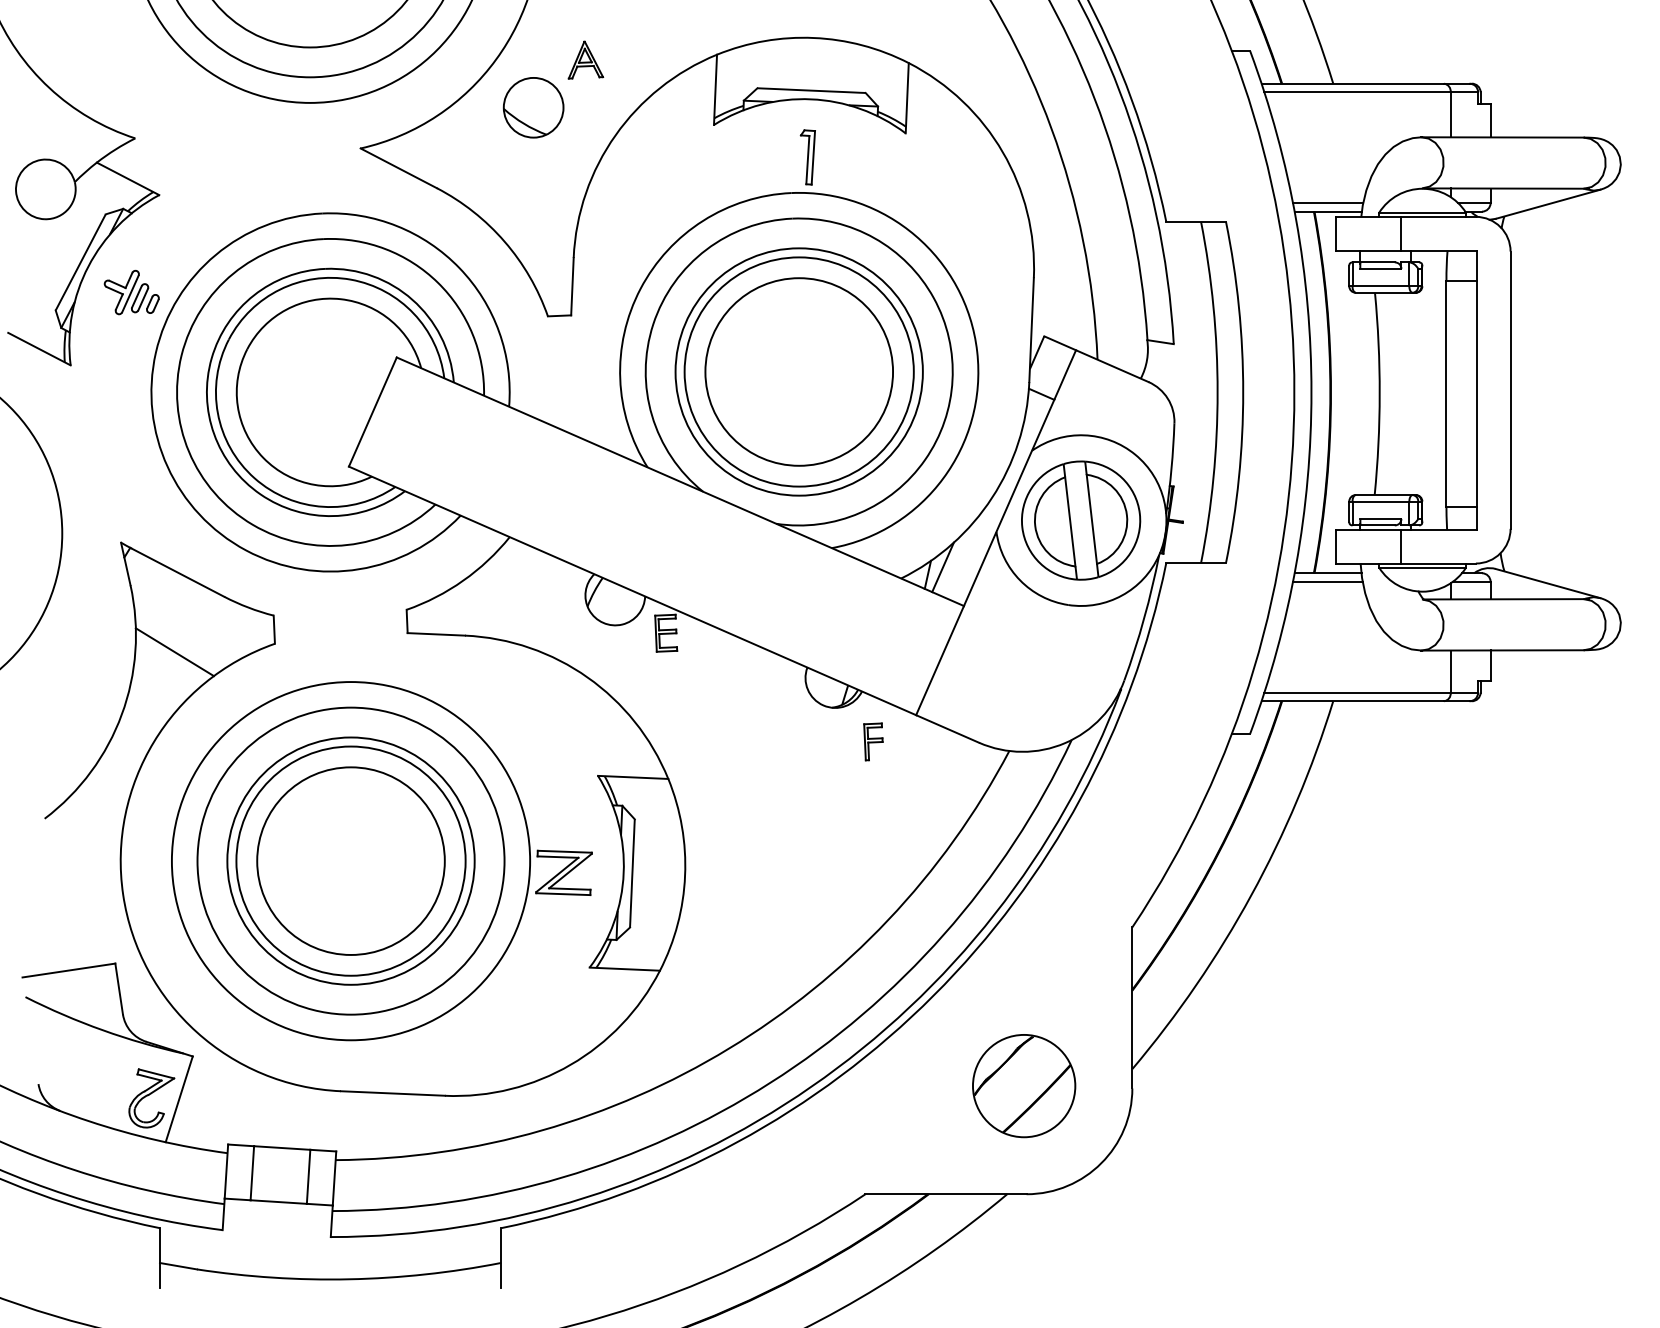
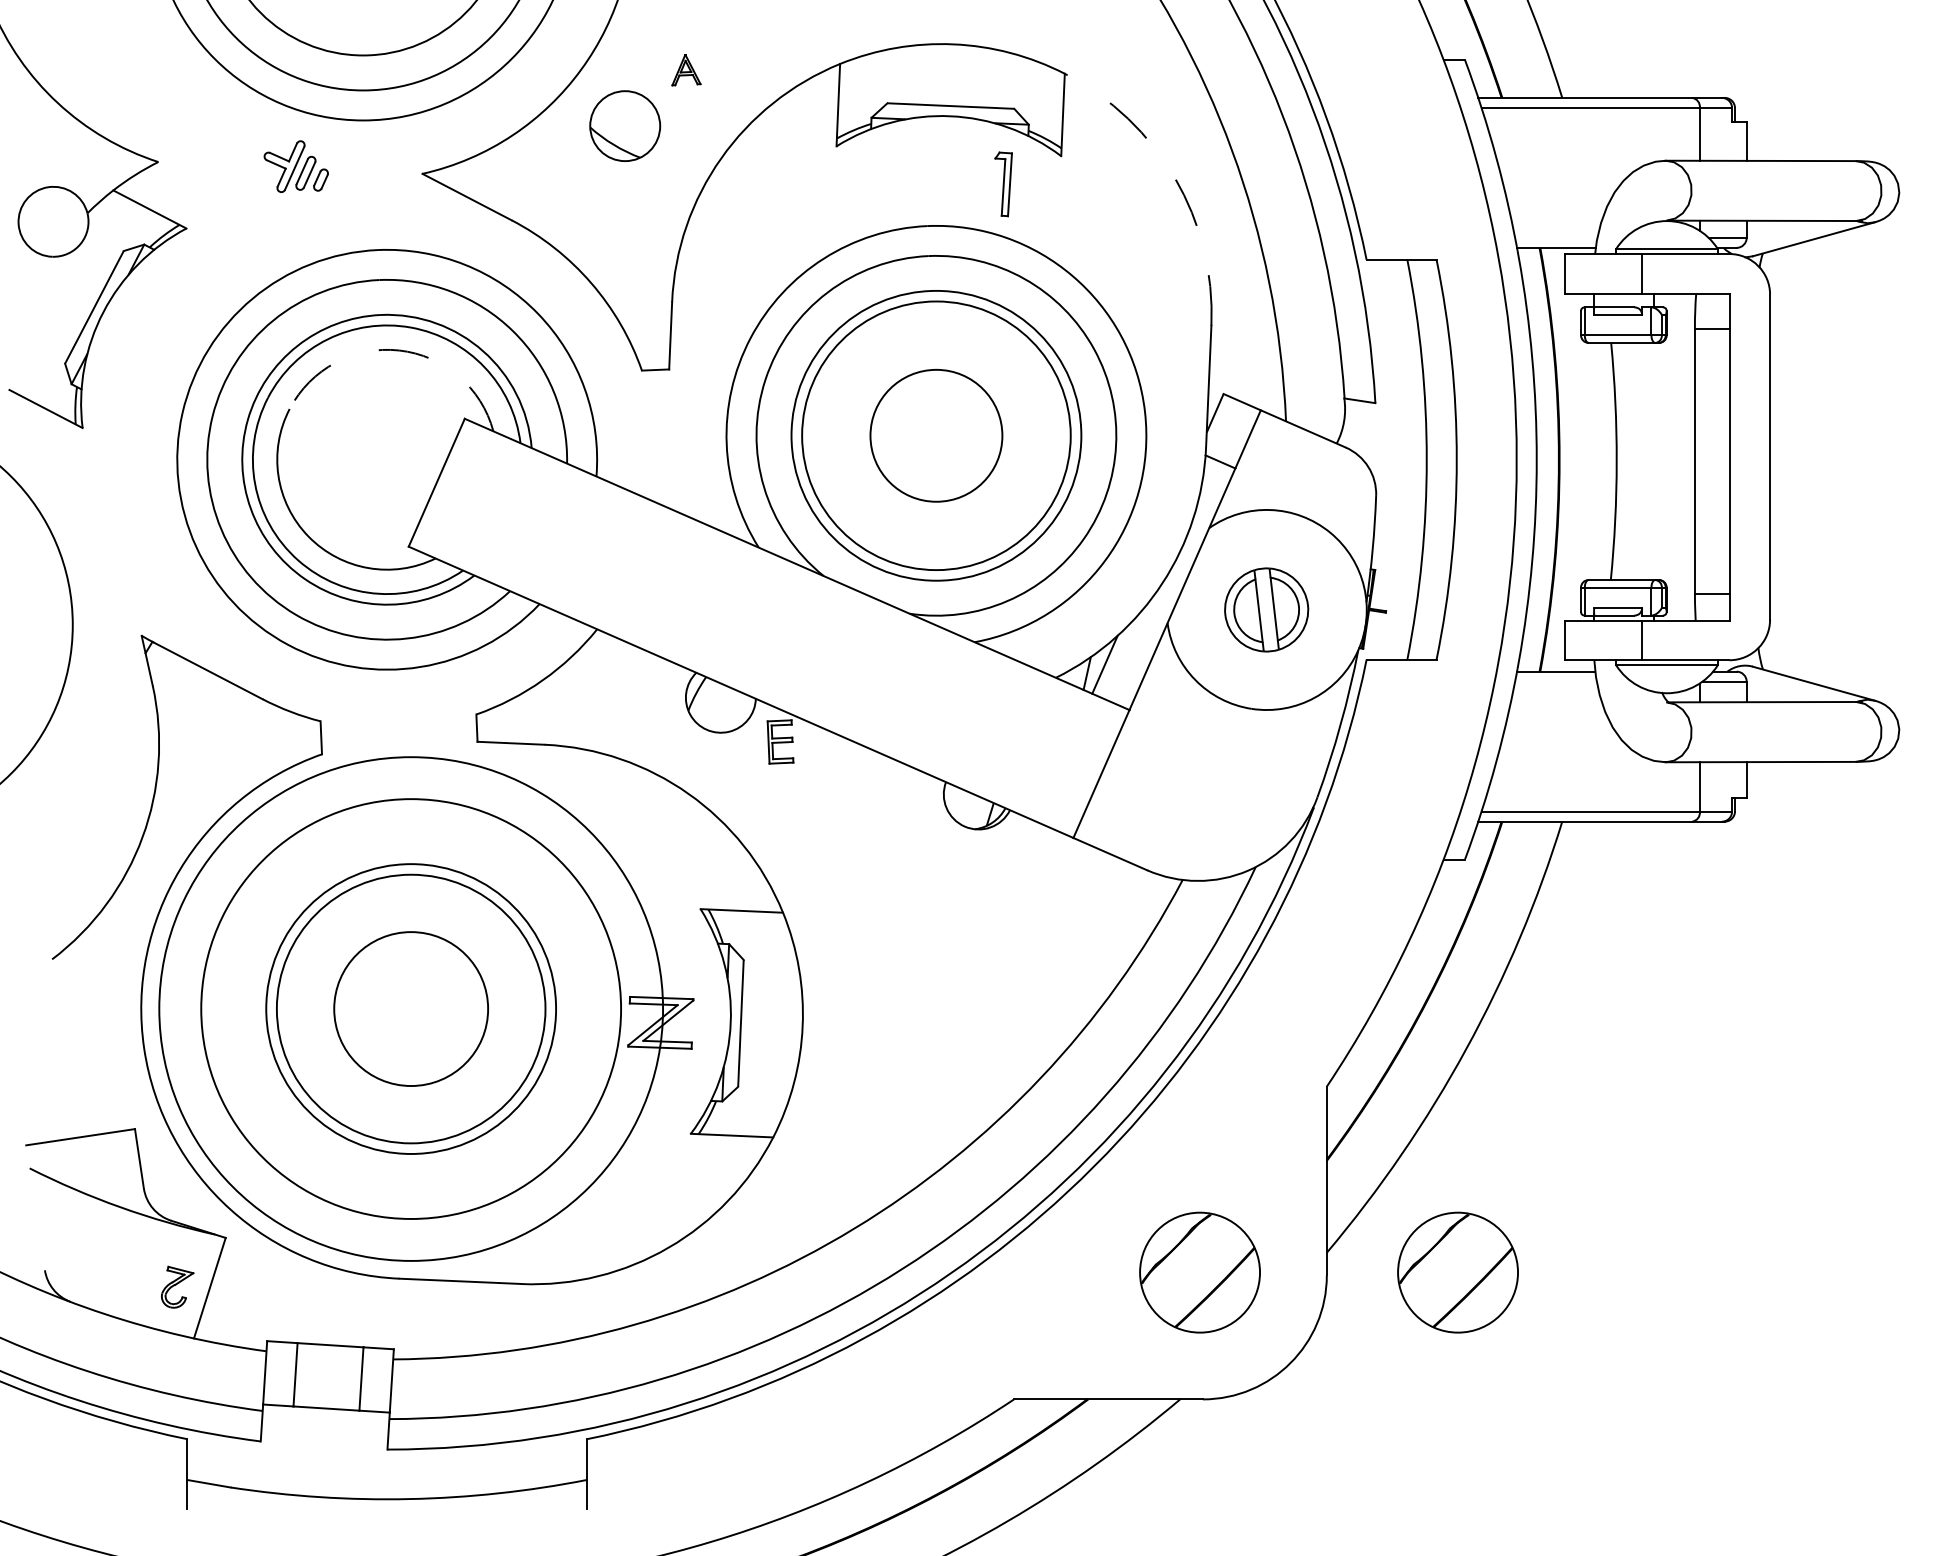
part: (585, 59) -> (686, 69), size x0.7
arc: (1003, 152) -> (1175, 178), solid -> dashed
part: (807, 157) -> (1003, 184), moved
line: (1328, 202) -> (1556, 237), removed
part: (131, 292) -> (295, 166), moved
arc: (341, 299) -> (399, 350), solid -> dashed
circle: (799, 371) -> (936, 435), size x0.6
part: (1080, 520) -> (1266, 609), size x0.6
line: (1327, 581) -> (1555, 681), removed
line: (174, 652) -> (204, 764), removed
part: (873, 741) -> (1023, 868), removed
circle: (351, 860) -> (411, 1008), size x0.7
circle: (351, 860) -> (411, 1008), size x1.4
part: (1243, 1085) -> (1457, 1272), added
part: (151, 1098) -> (177, 1287), size x0.6

